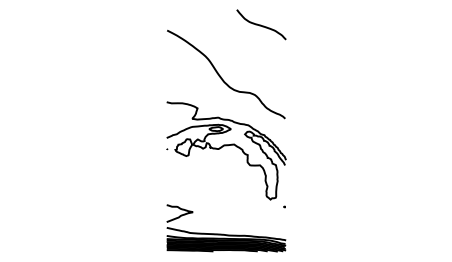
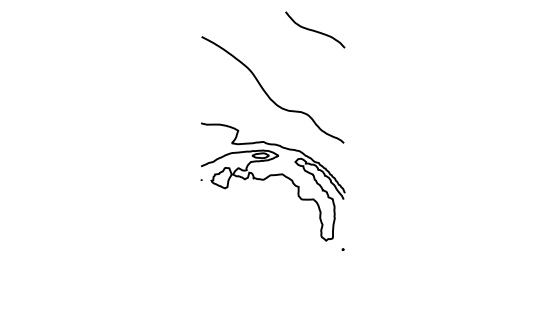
part: (226, 228) -> (273, 275), removed

